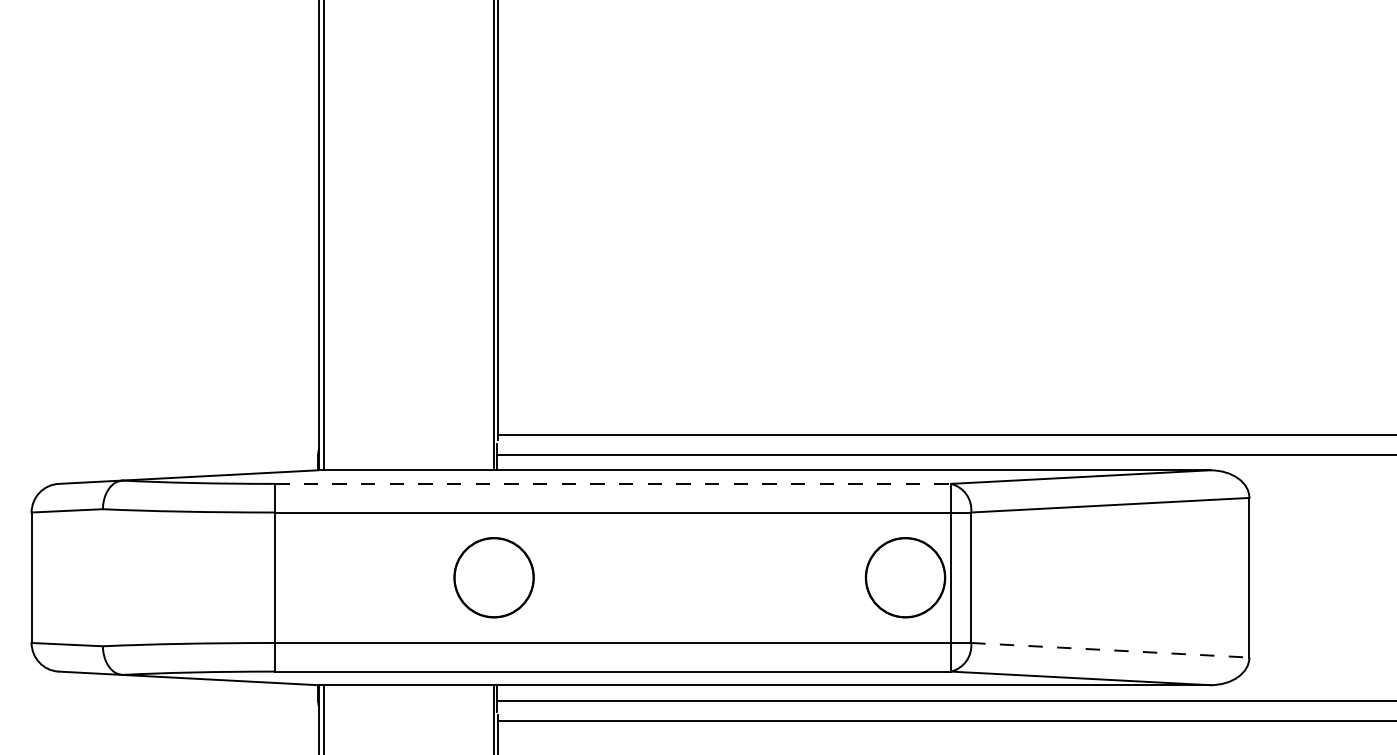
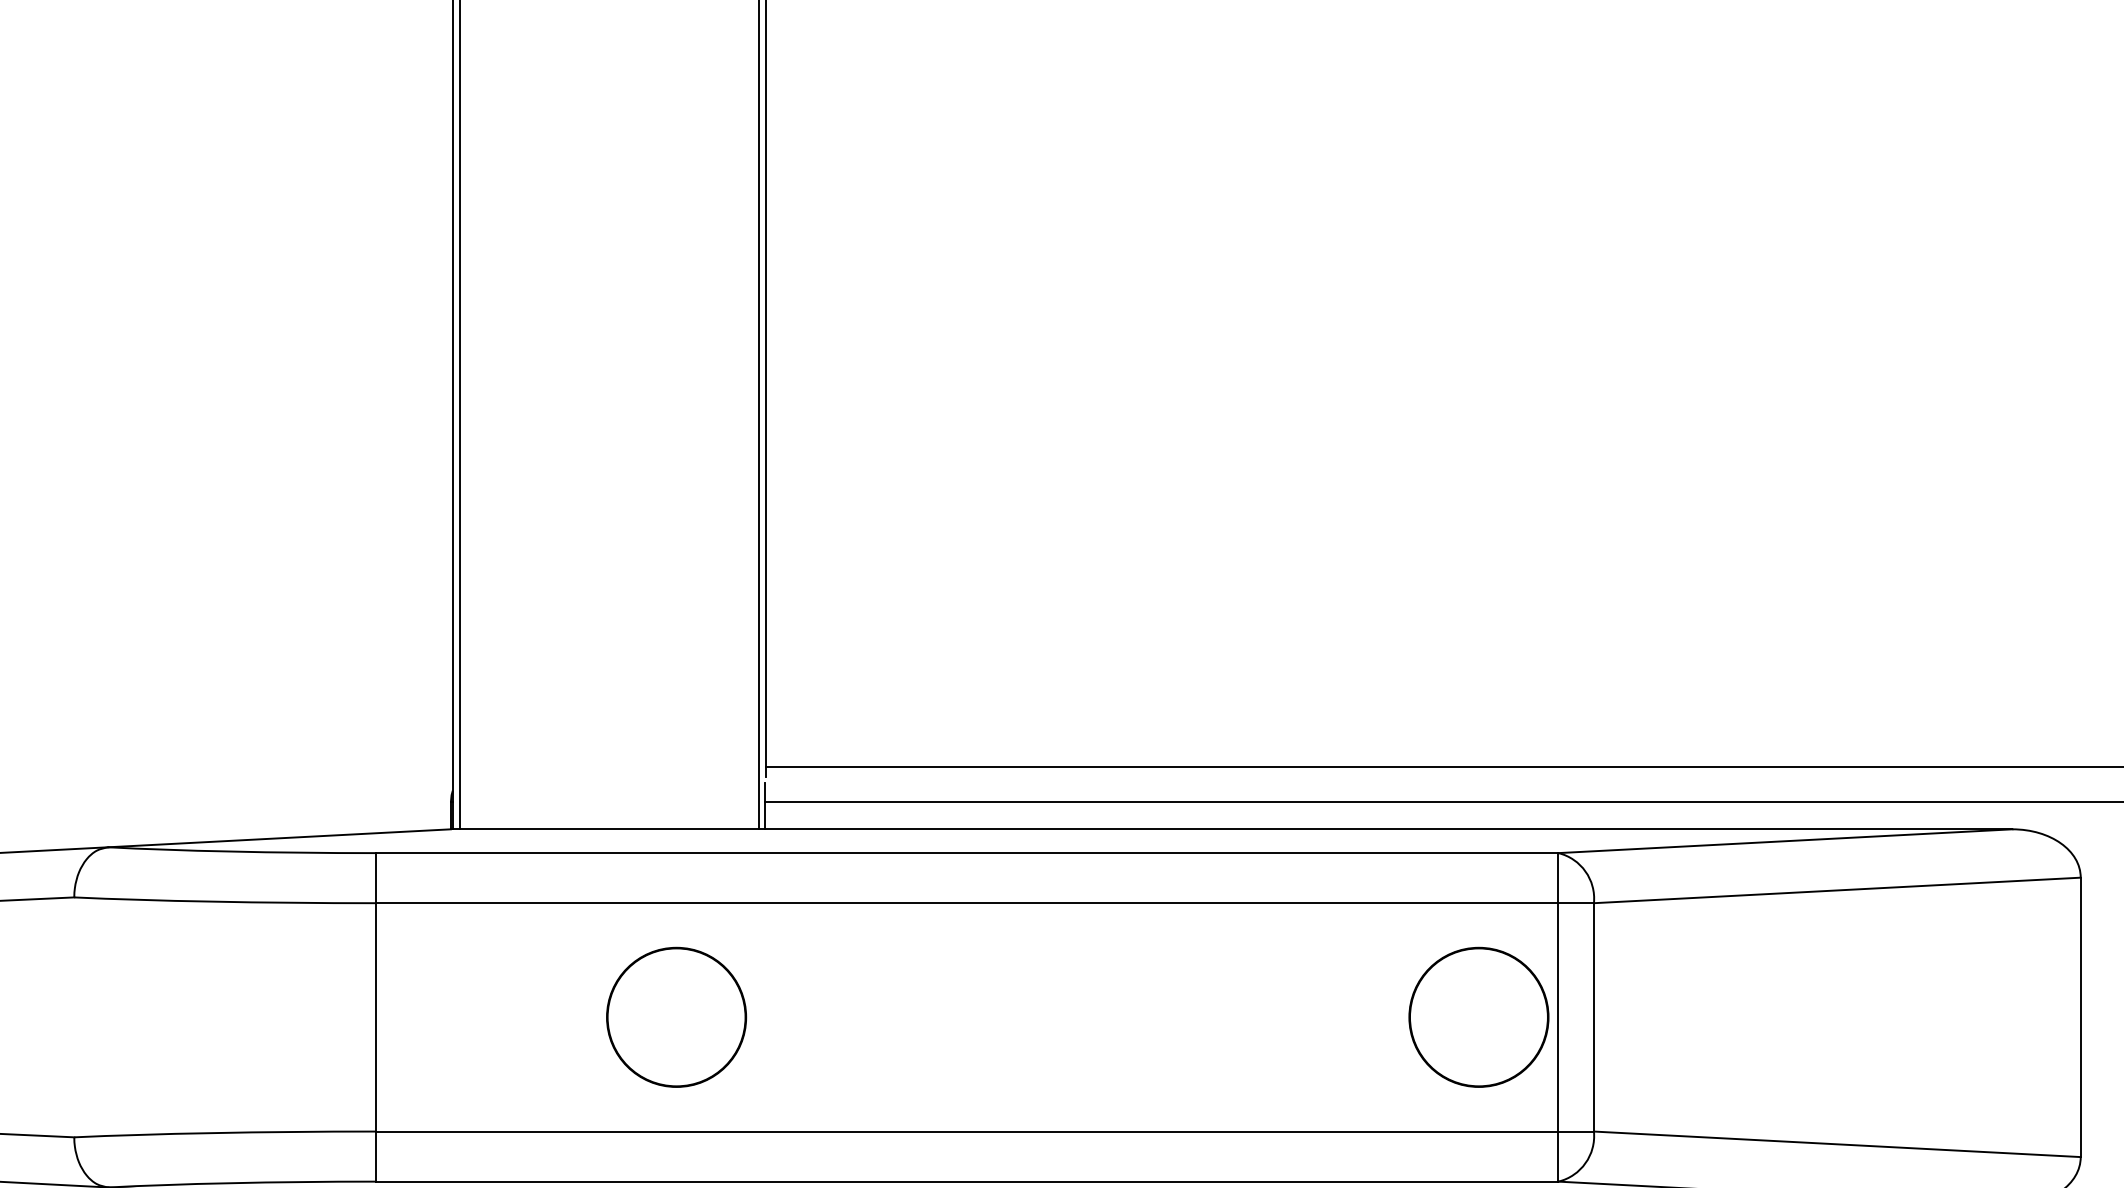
line: (613, 483) -> (967, 852), dashed -> solid
circle: (493, 577) -> (675, 1016), moved
line: (1110, 650) -> (1837, 1144), dashed -> solid

